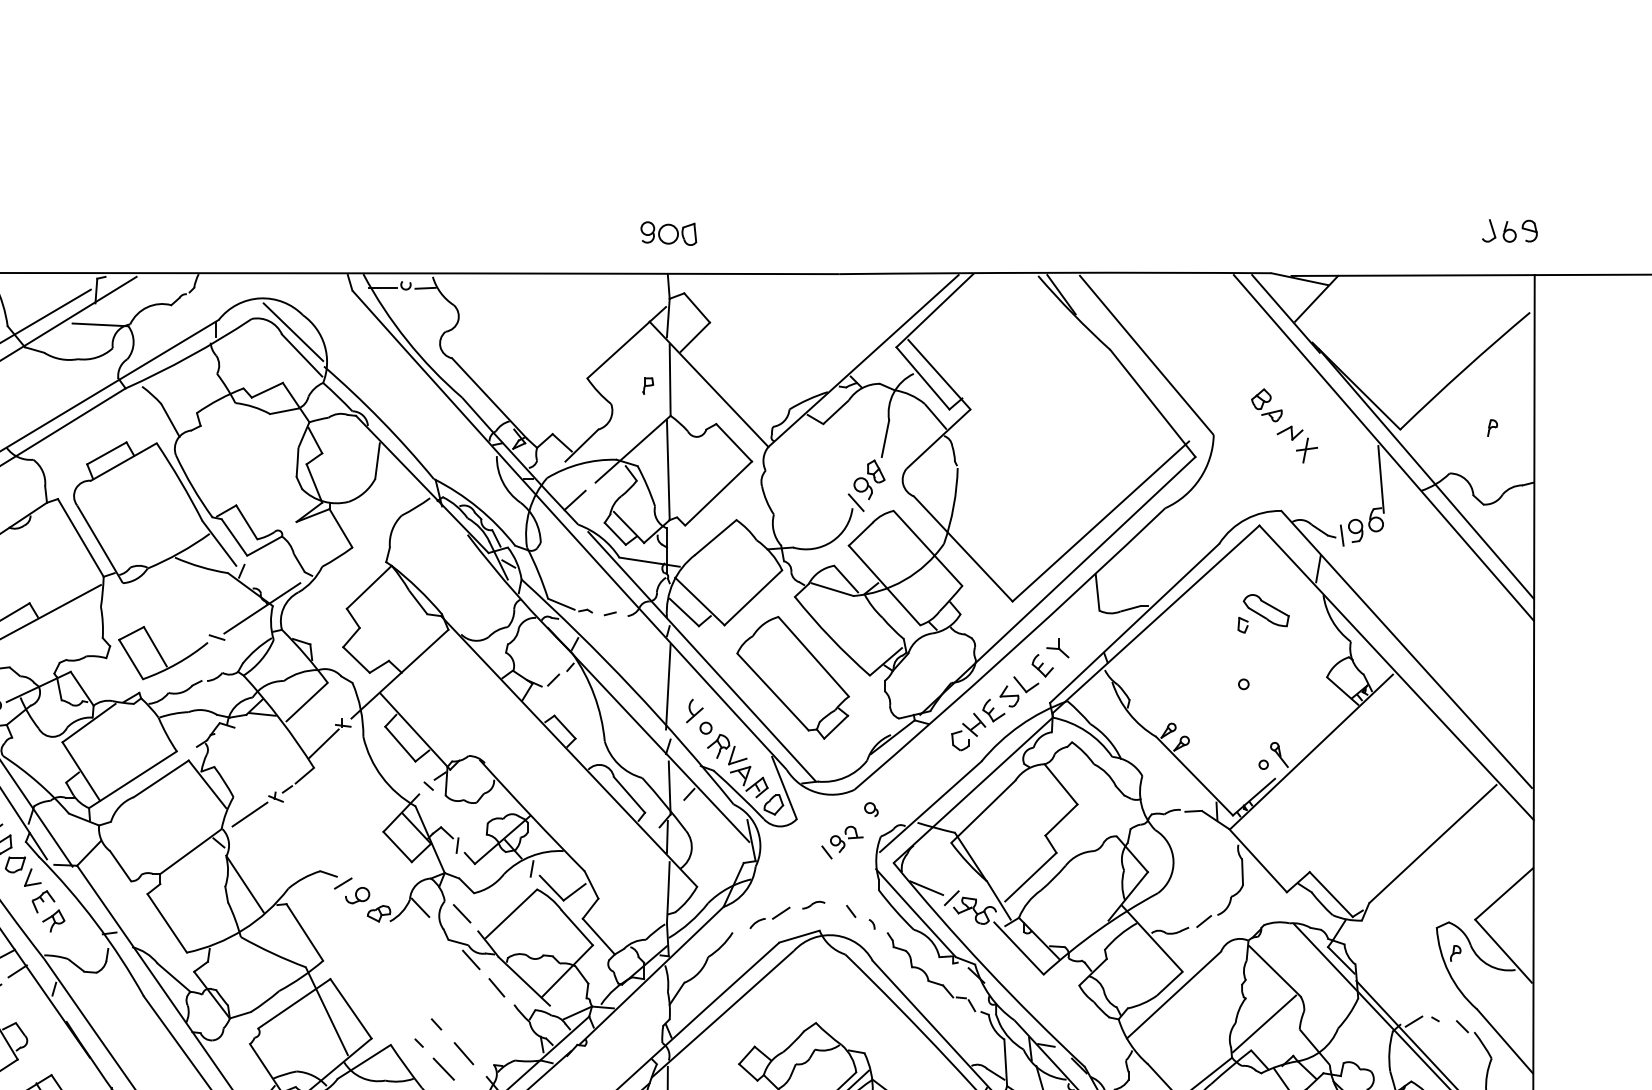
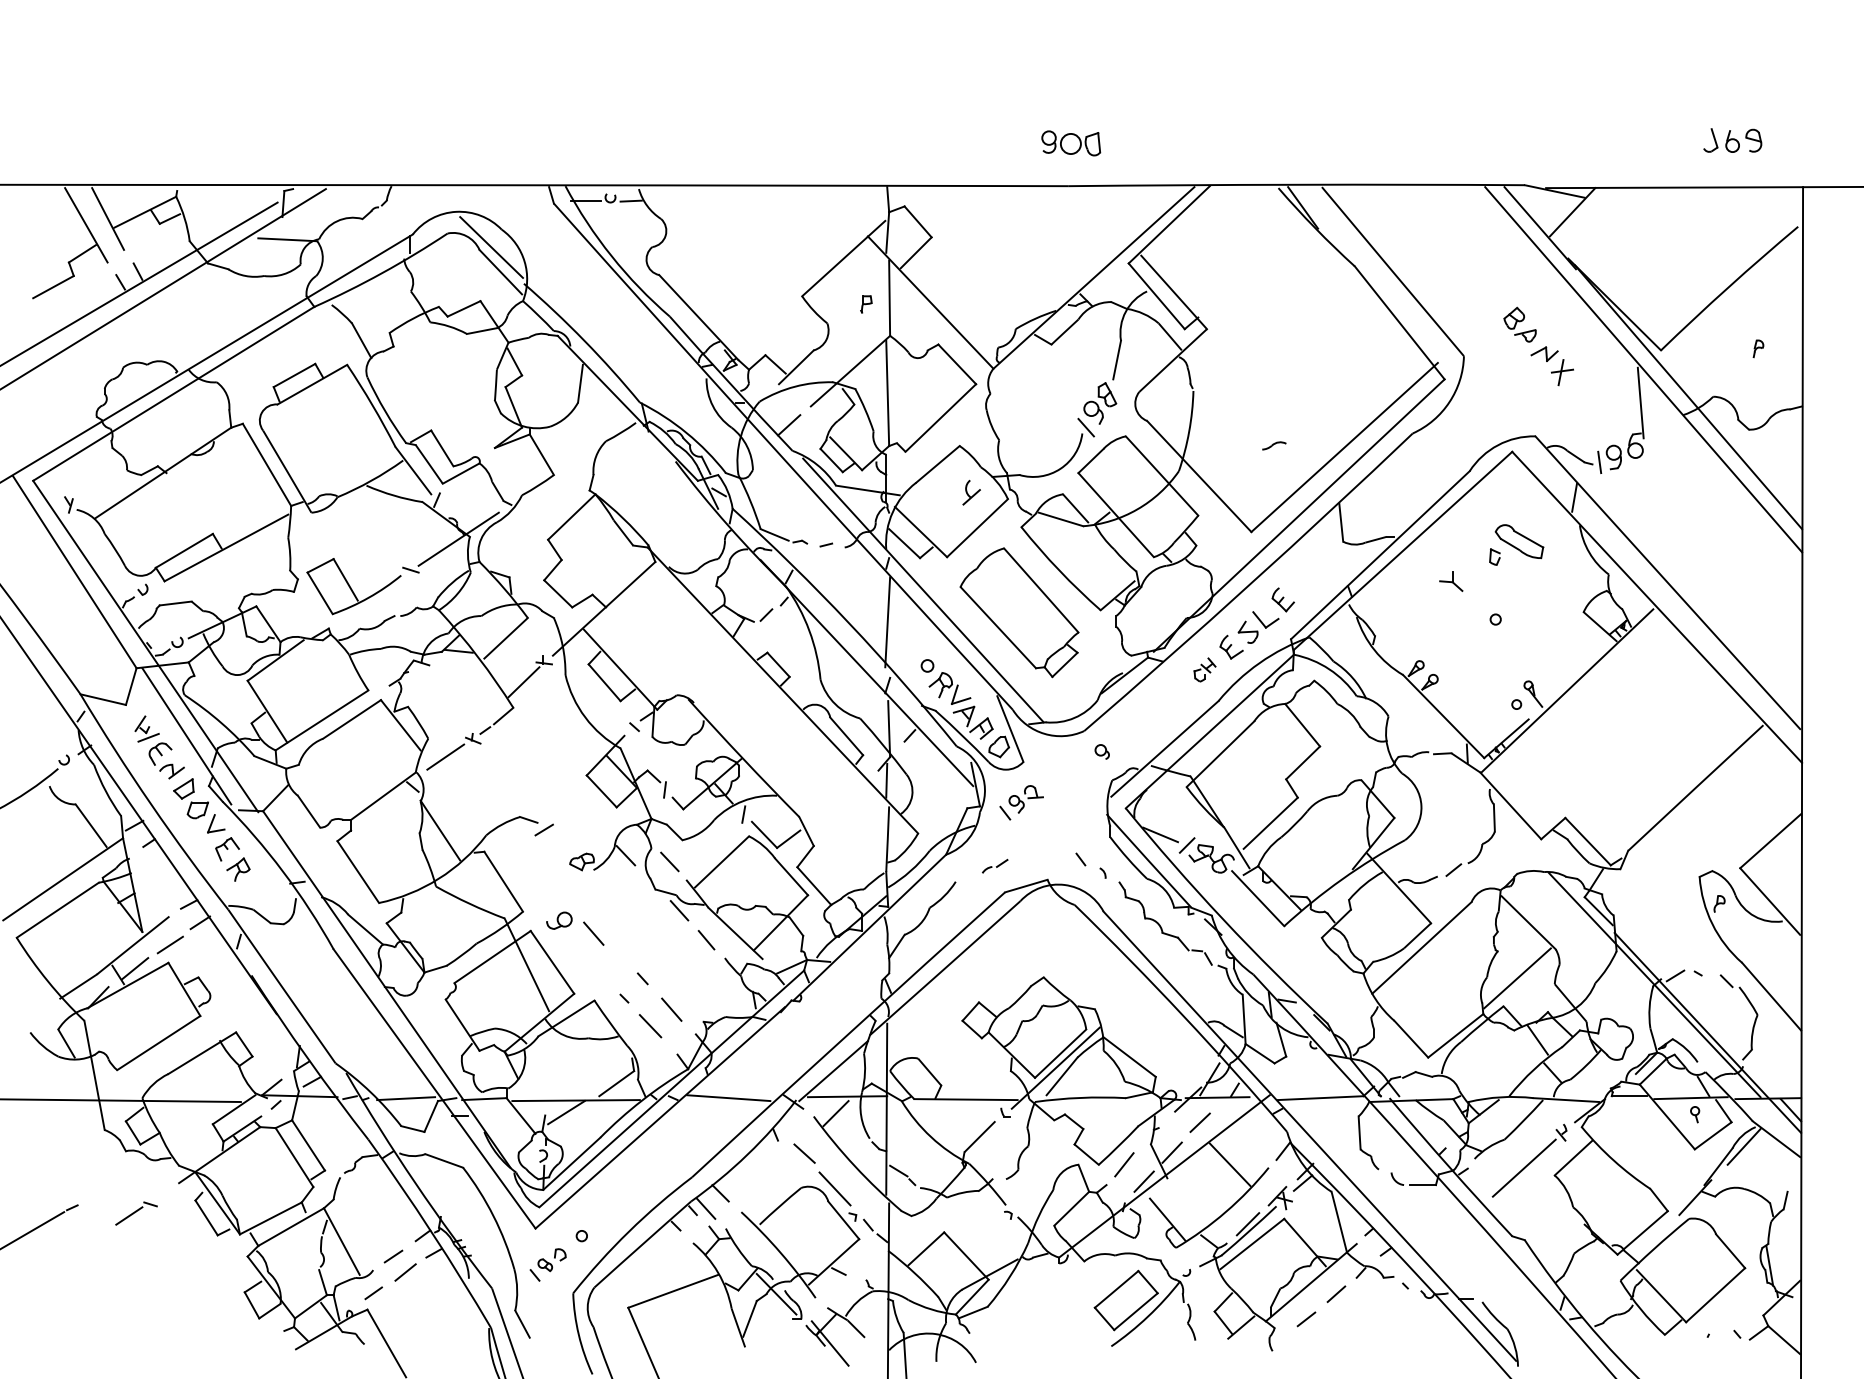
part: (1509, 230) -> (1732, 140), moved
part: (669, 233) -> (1071, 143), moved
part: (1058, 648) -> (1451, 581), moved
part: (694, 710) -> (971, 492), moved
part: (968, 731) -> (1204, 669), size x0.6
part: (842, 842) -> (1021, 802), moved
part: (357, 895) -> (559, 920), moved
part: (813, 904) -> (1274, 445), moved
part: (769, 918) -> (994, 866), size x0.6
line: (389, 981) -> (593, 933), added

